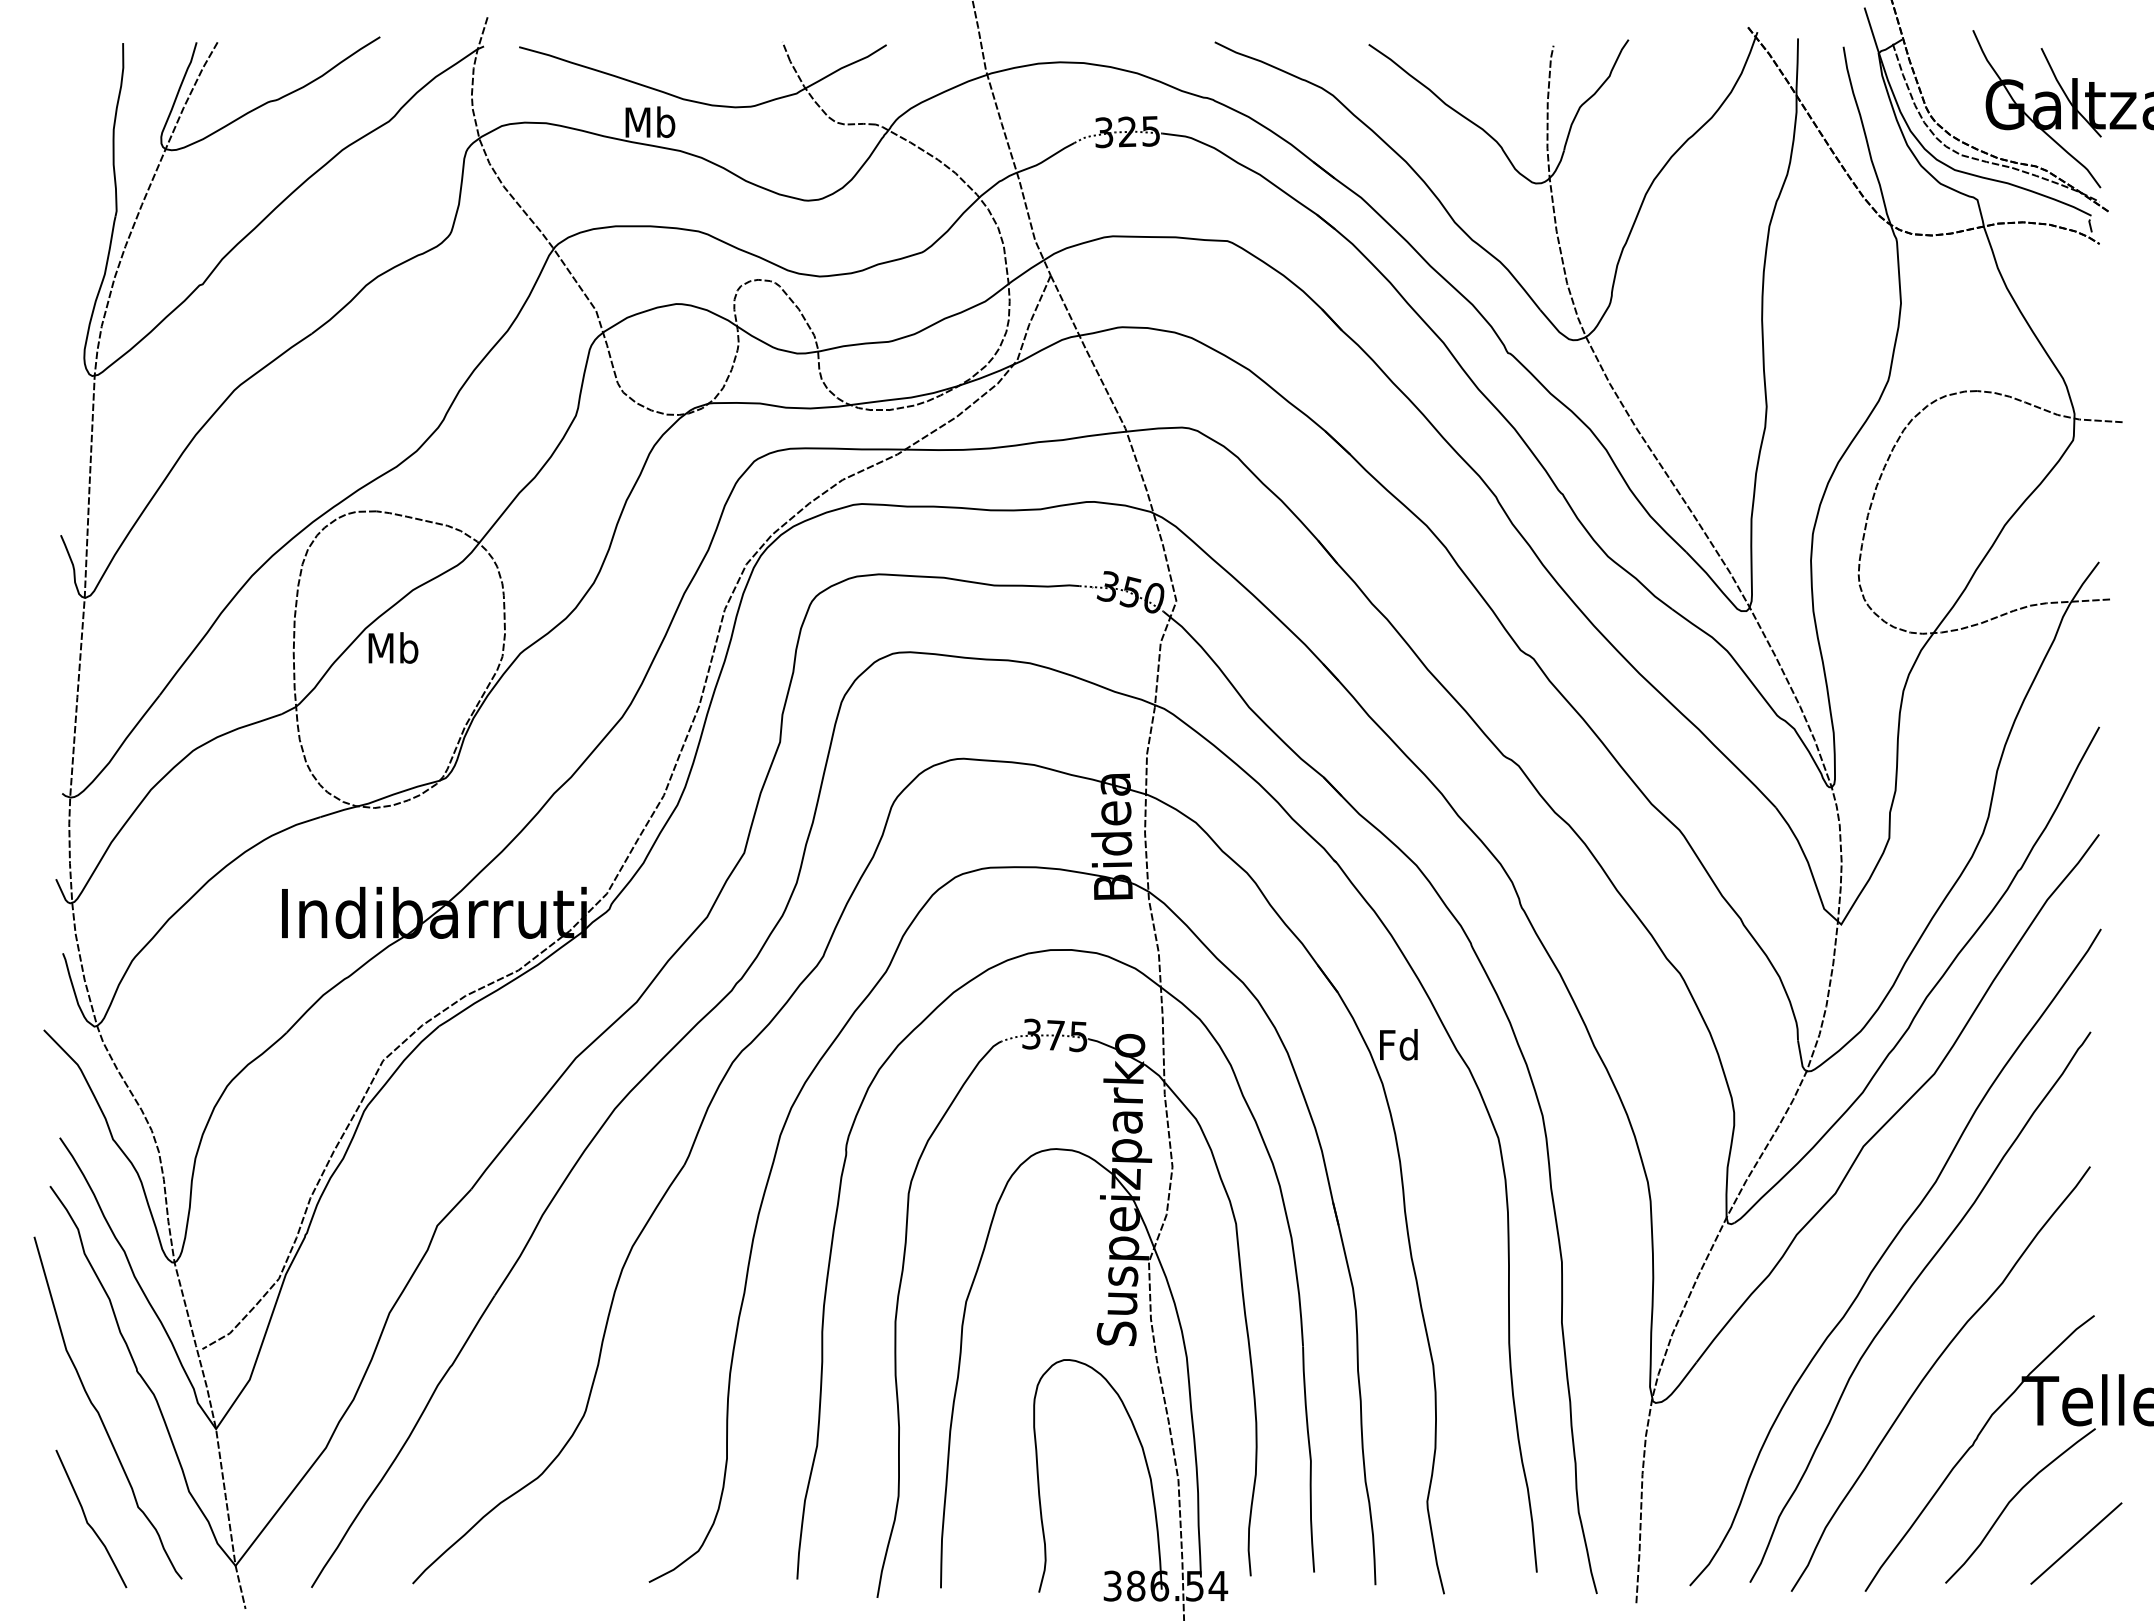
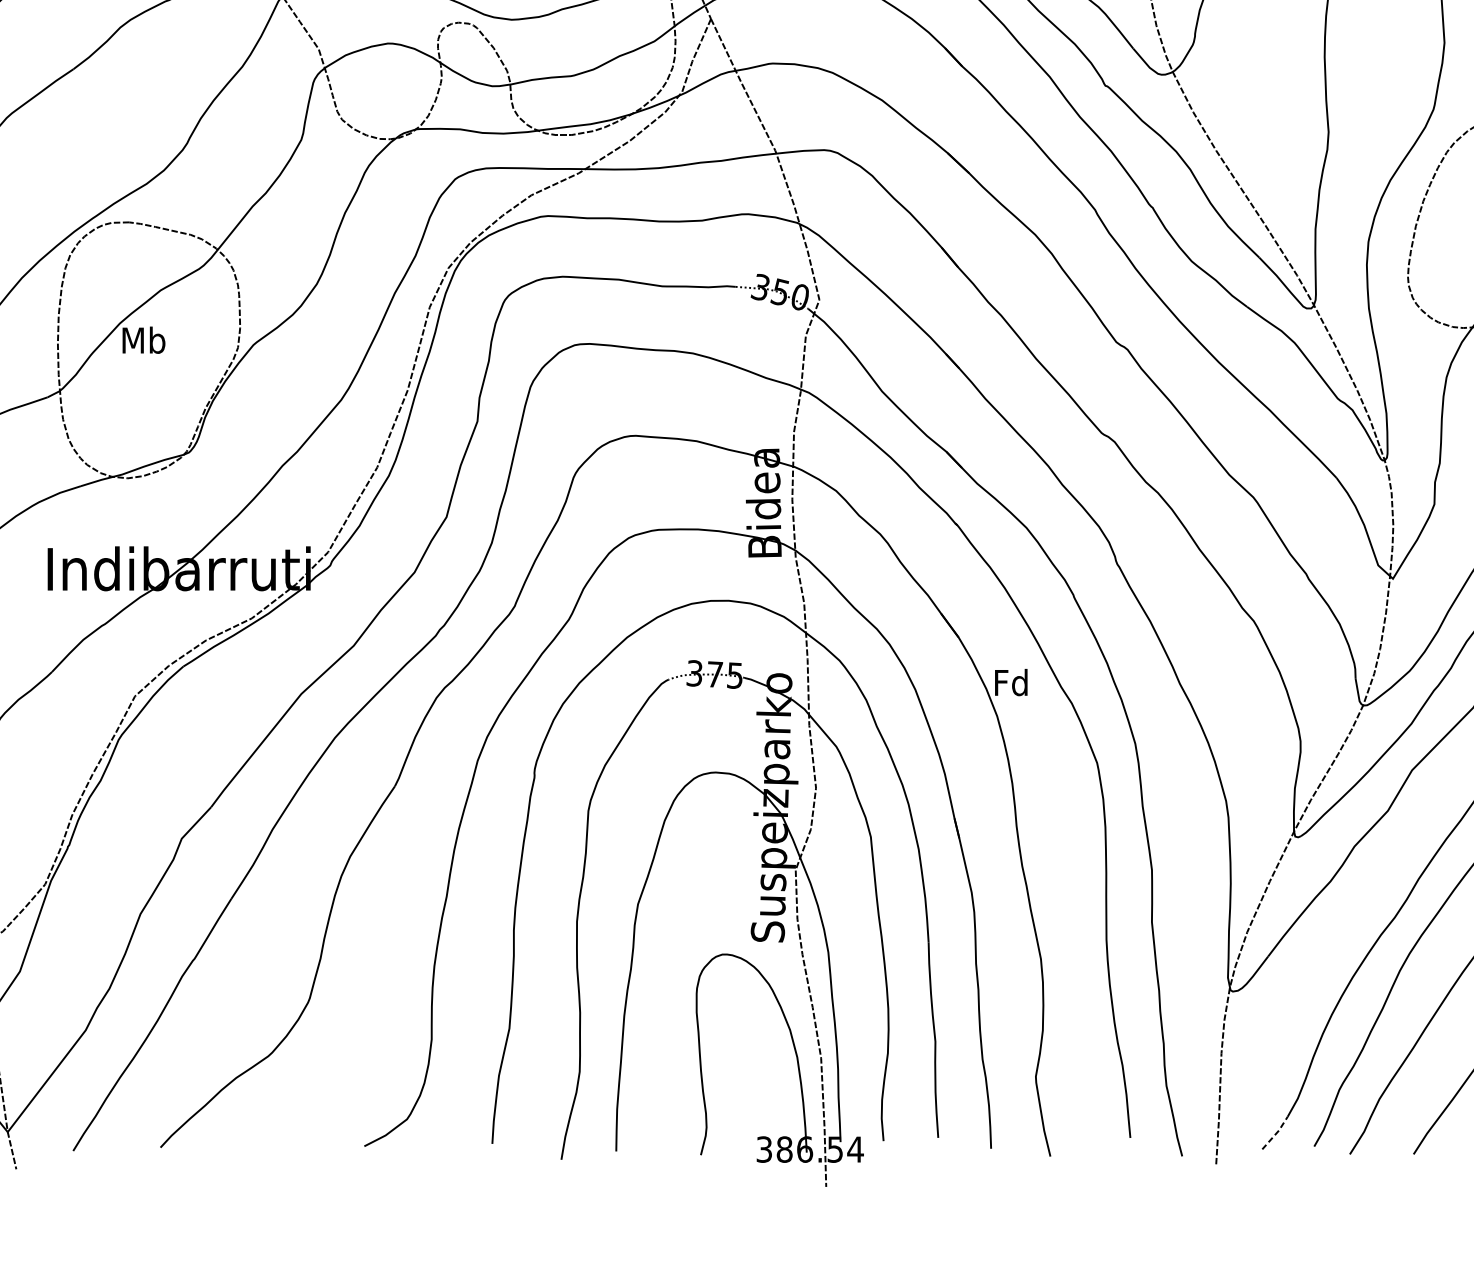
line: (1706, 1567) -> (1276, 1133), solid -> dashed

